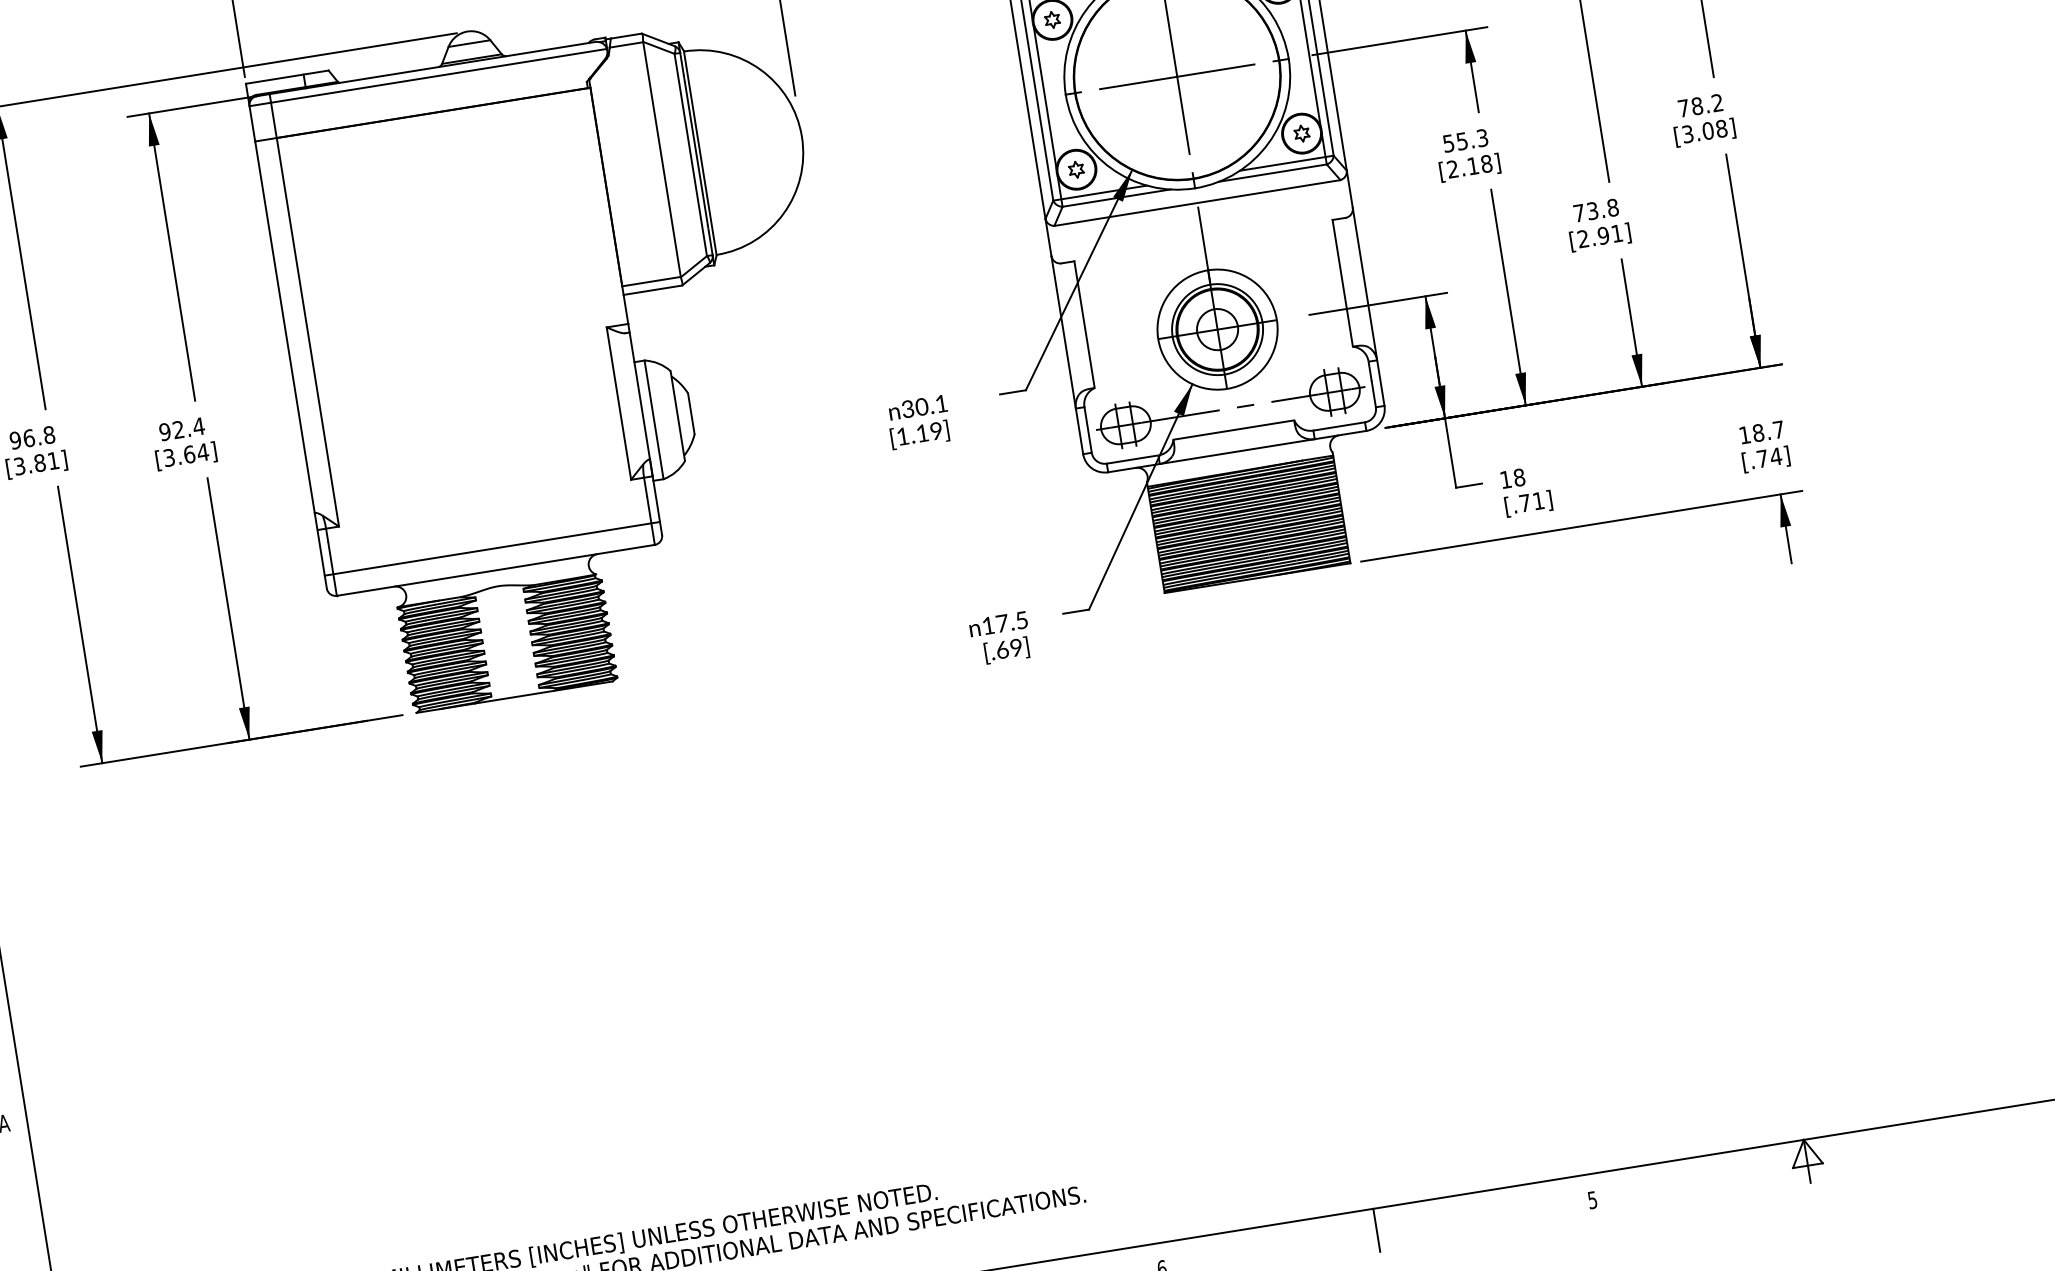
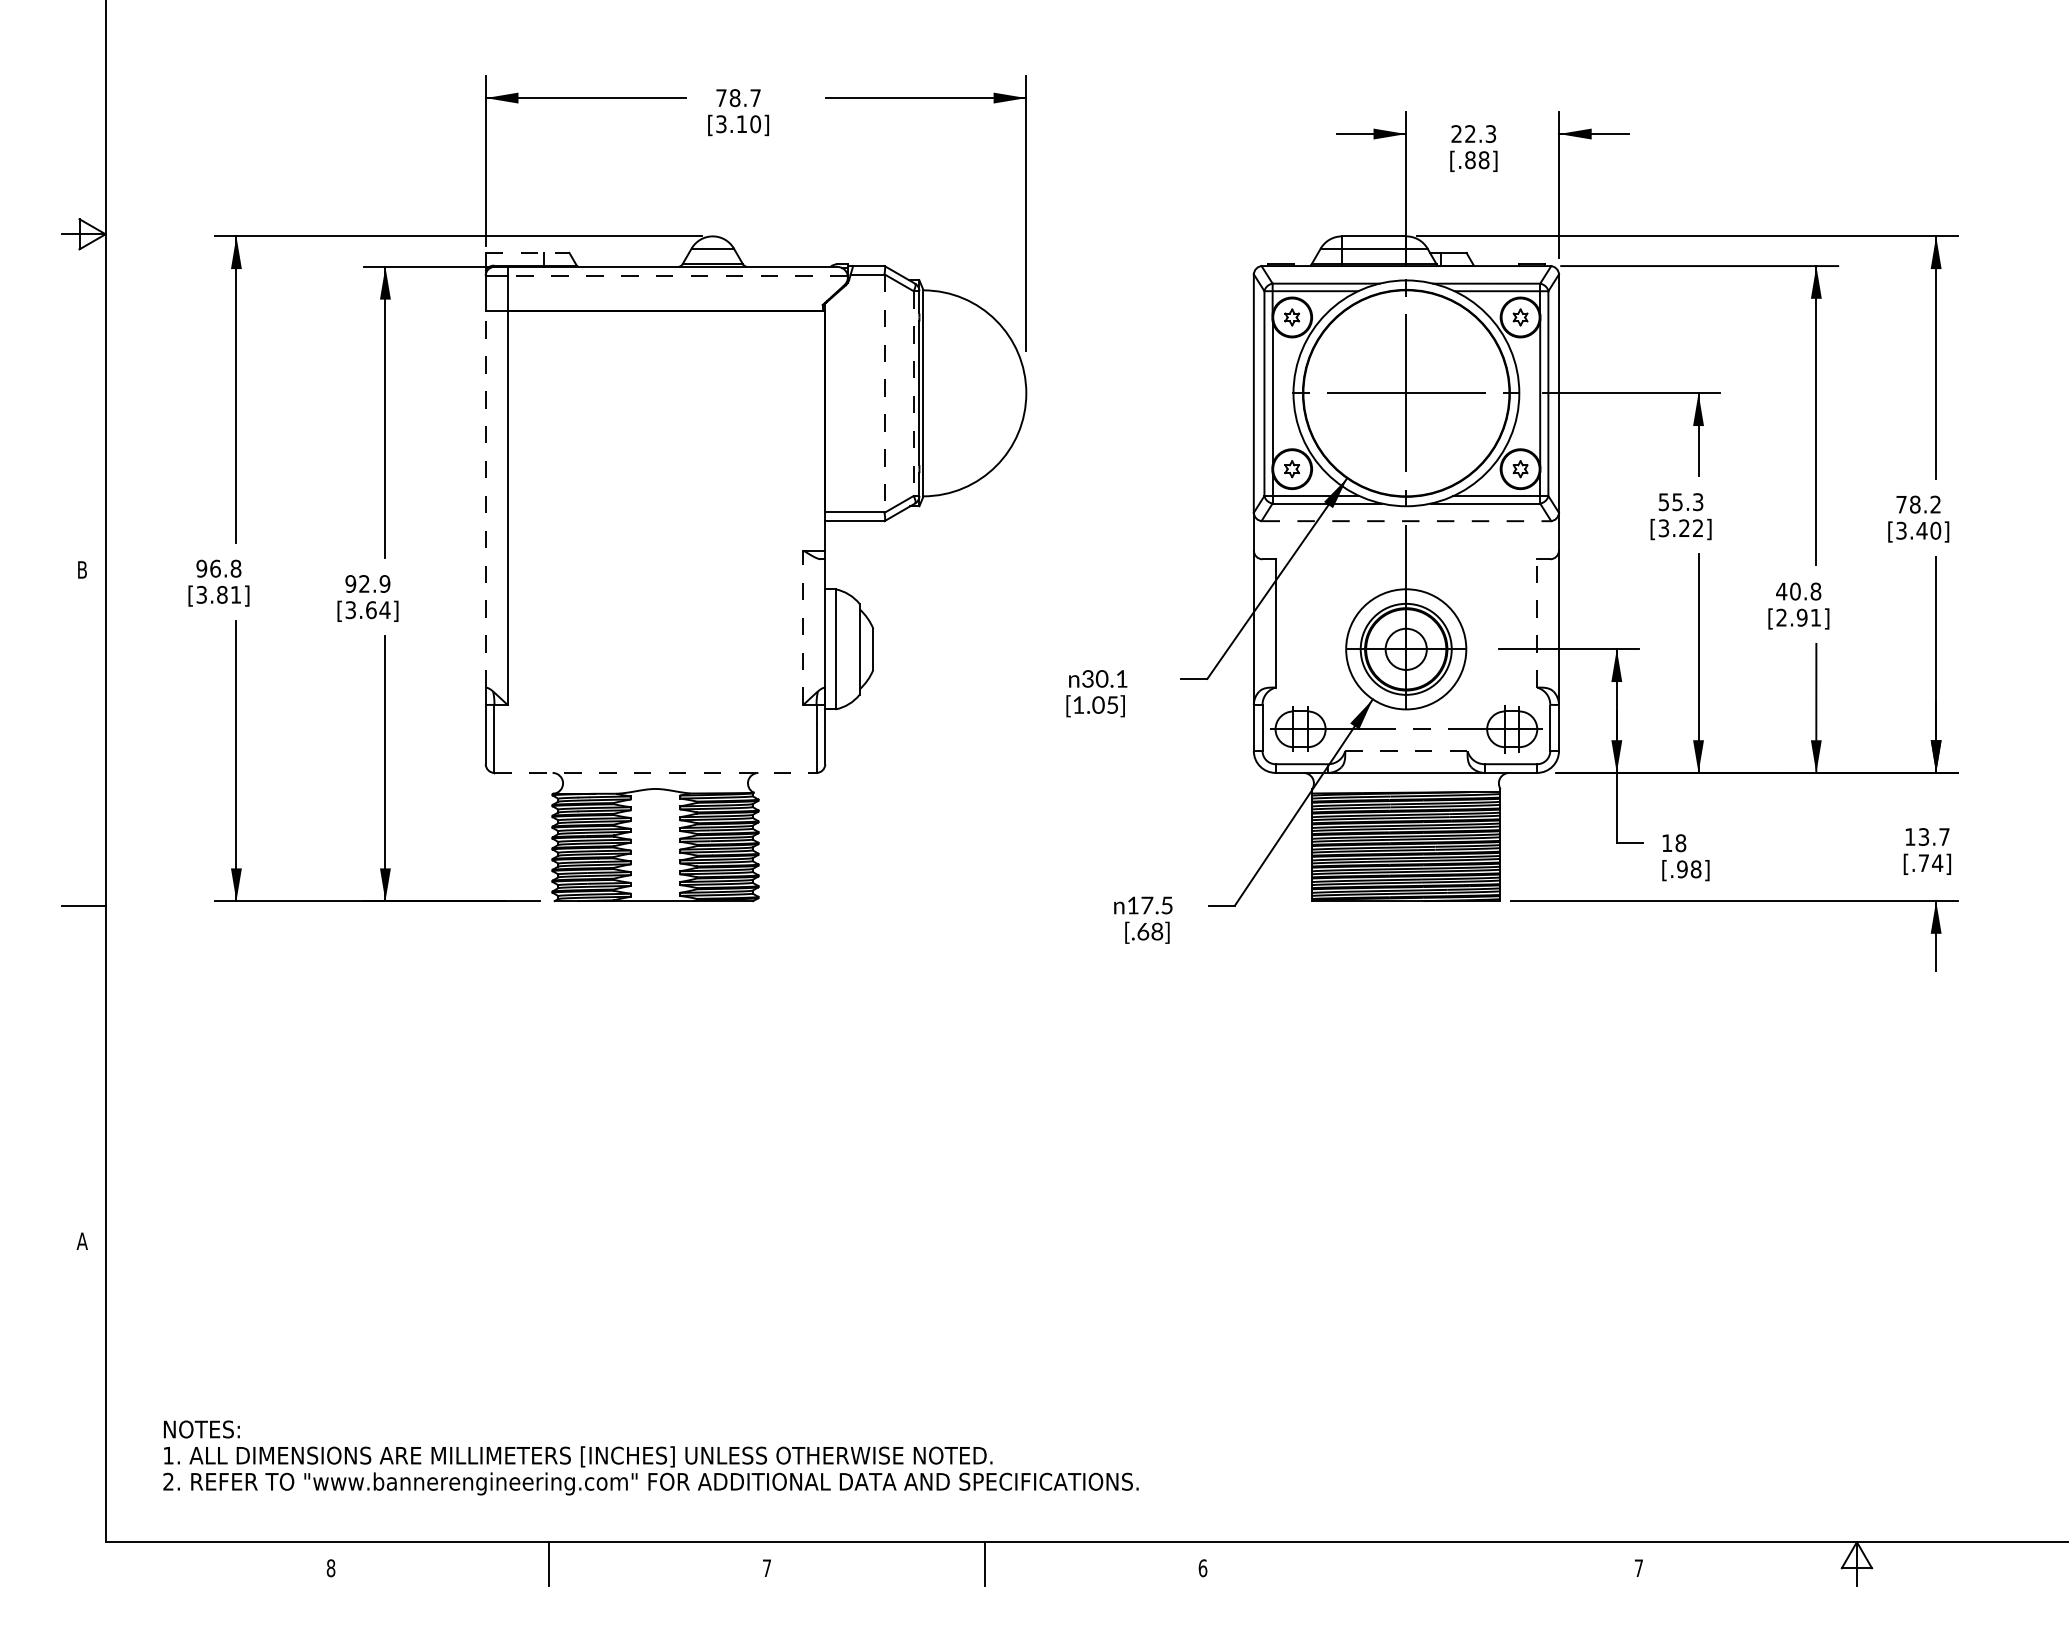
line: (438, 75) -> (677, 275), solid -> dashed
line: (287, 76) -> (527, 252), solid -> dashed
text: (1714, 129) -> (1928, 530), [3.08] -> [3.40]
line: (690, 155) -> (913, 394), solid -> dashed
line: (661, 159) -> (884, 393), solid -> dashed
text: (1469, 166) -> (1680, 528), [2.18] -> [3.22]
line: (1197, 203) -> (1406, 521), solid -> dashed
text: (1585, 212) -> (1788, 591), 73.8 -> 40.8
line: (1342, 282) -> (1537, 622), solid -> dashed
line: (284, 326) -> (485, 498), solid -> dashed
line: (618, 403) -> (803, 627), solid -> dashed
text: (198, 426) -> (384, 583), 92.4 -> 92.9
line: (1233, 430) -> (1406, 751), solid -> dashed
text: (929, 431) -> (1105, 704), [1.19] -> [1.05]
text: (1757, 432) -> (1923, 836), 18.7 -> 13.7
text: (1532, 502) -> (1689, 869), [.71] -> [.98]
line: (492, 549) -> (655, 751), removed
line: (496, 569) -> (656, 772), solid -> dashed
text: (1016, 648) -> (1157, 932), [.69] -> [.68]
text: (1592, 1200) -> (1638, 1568), 5 -> 7
line: (1376, 1230) -> (1420, 1563), removed

